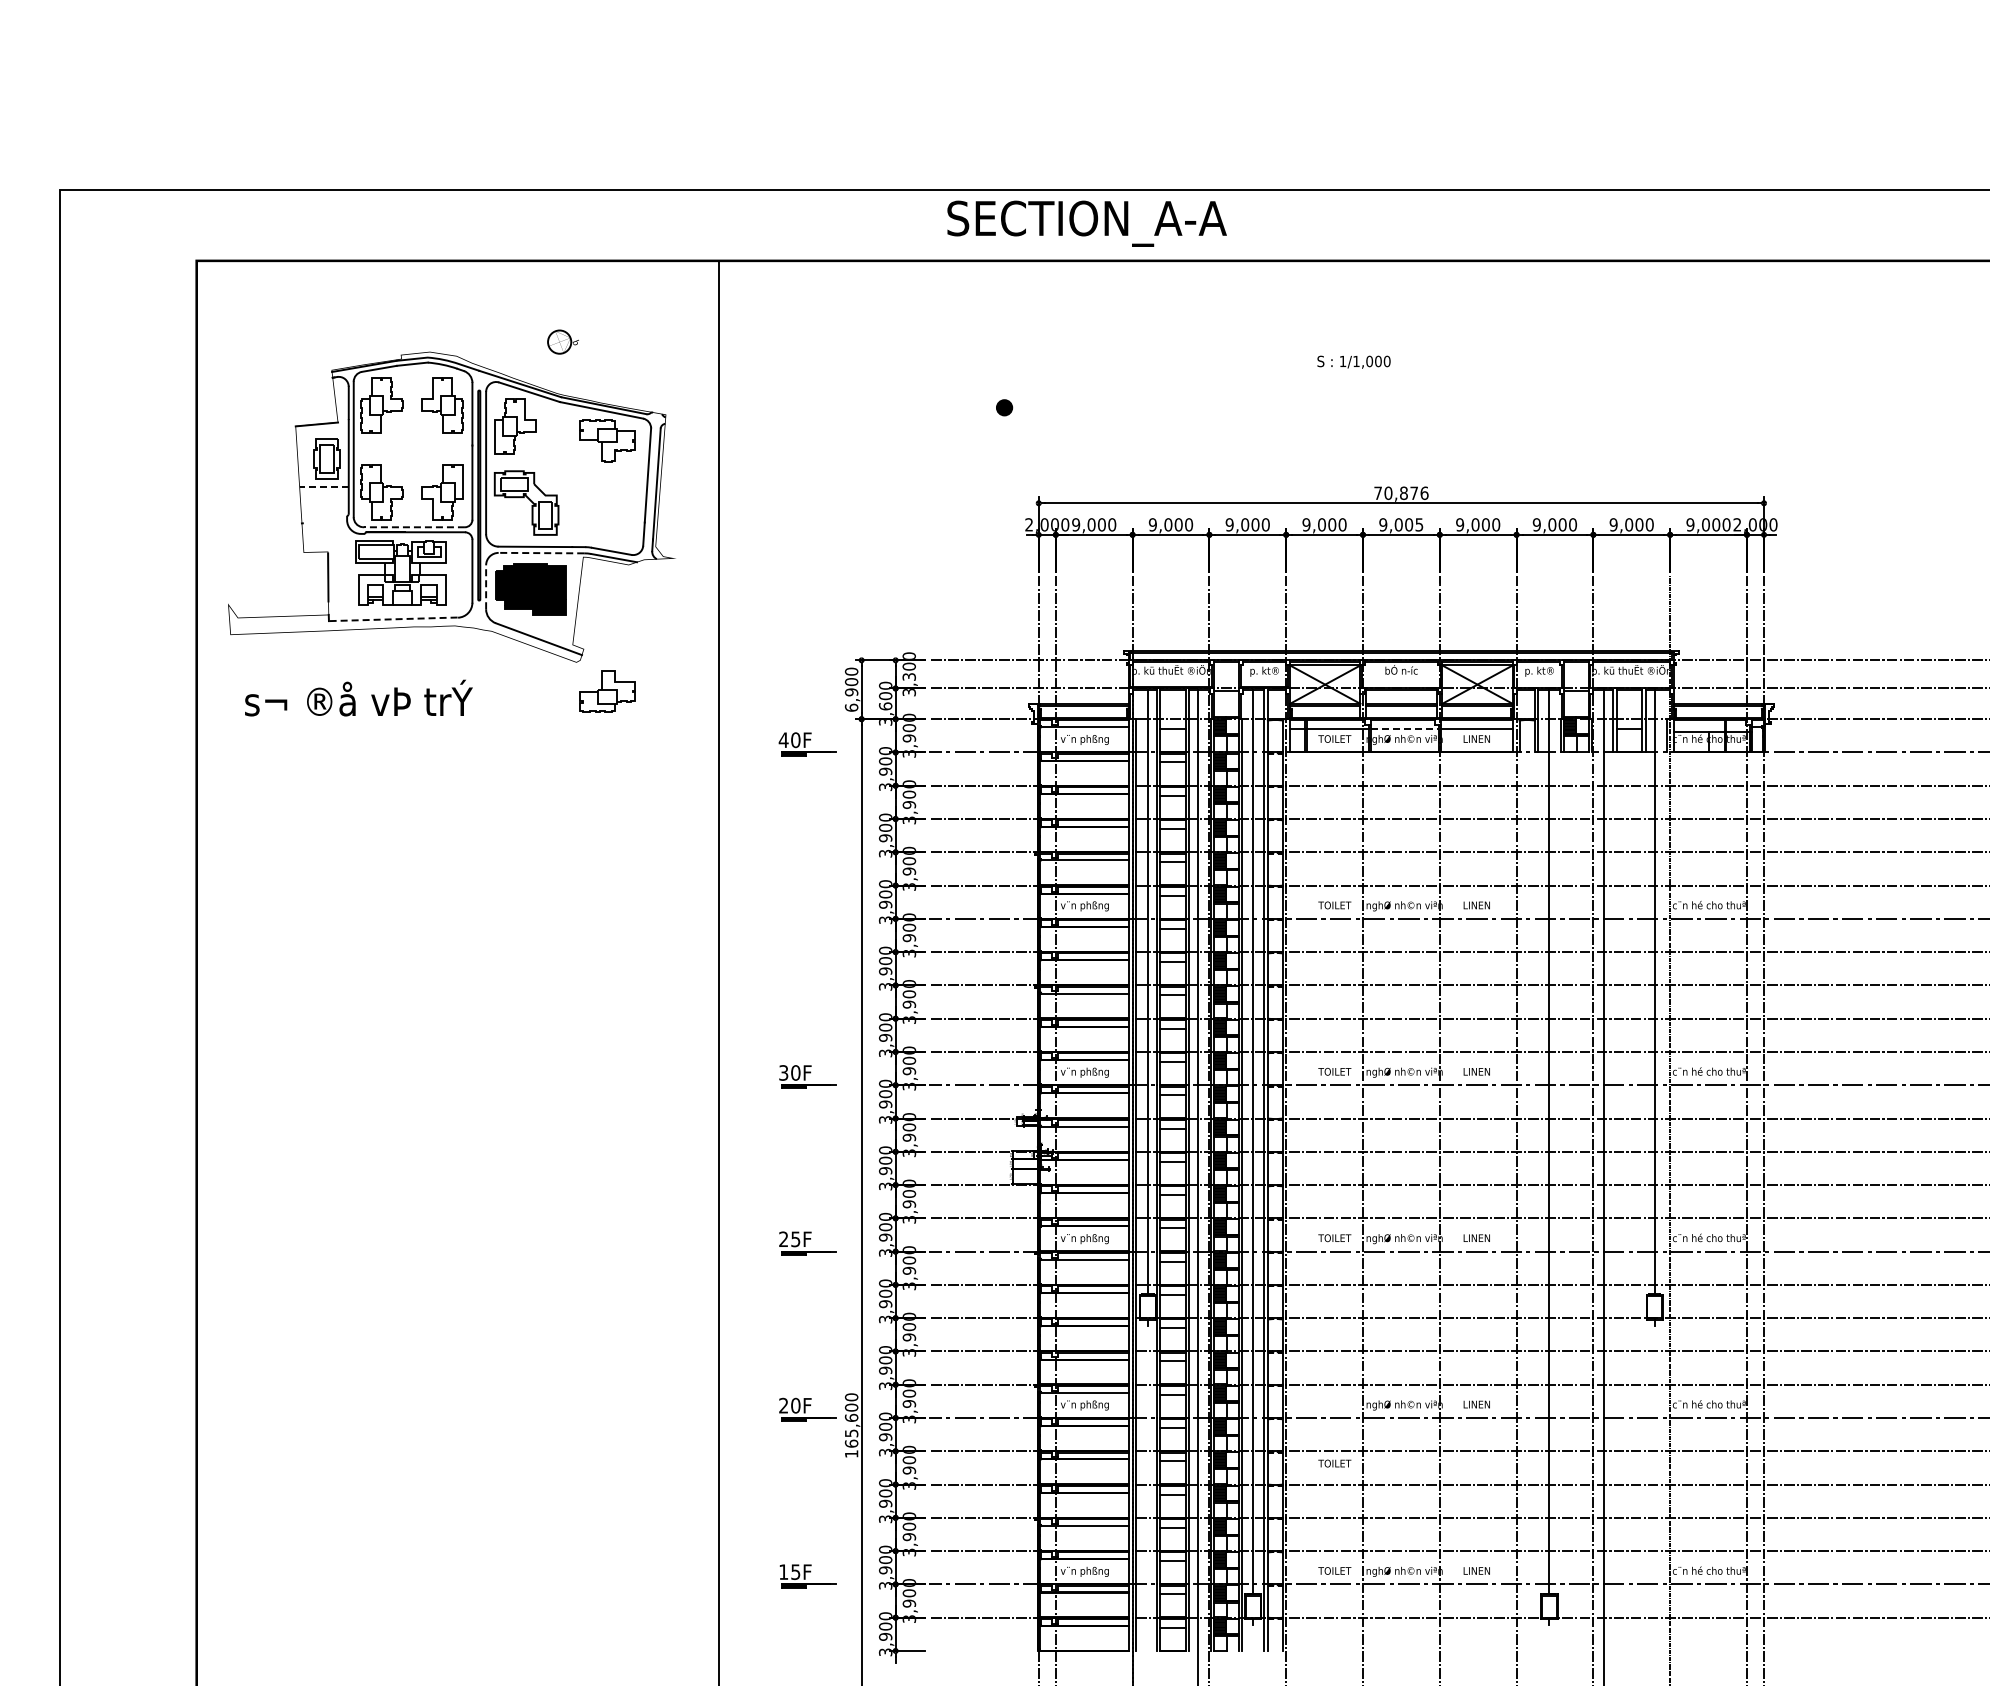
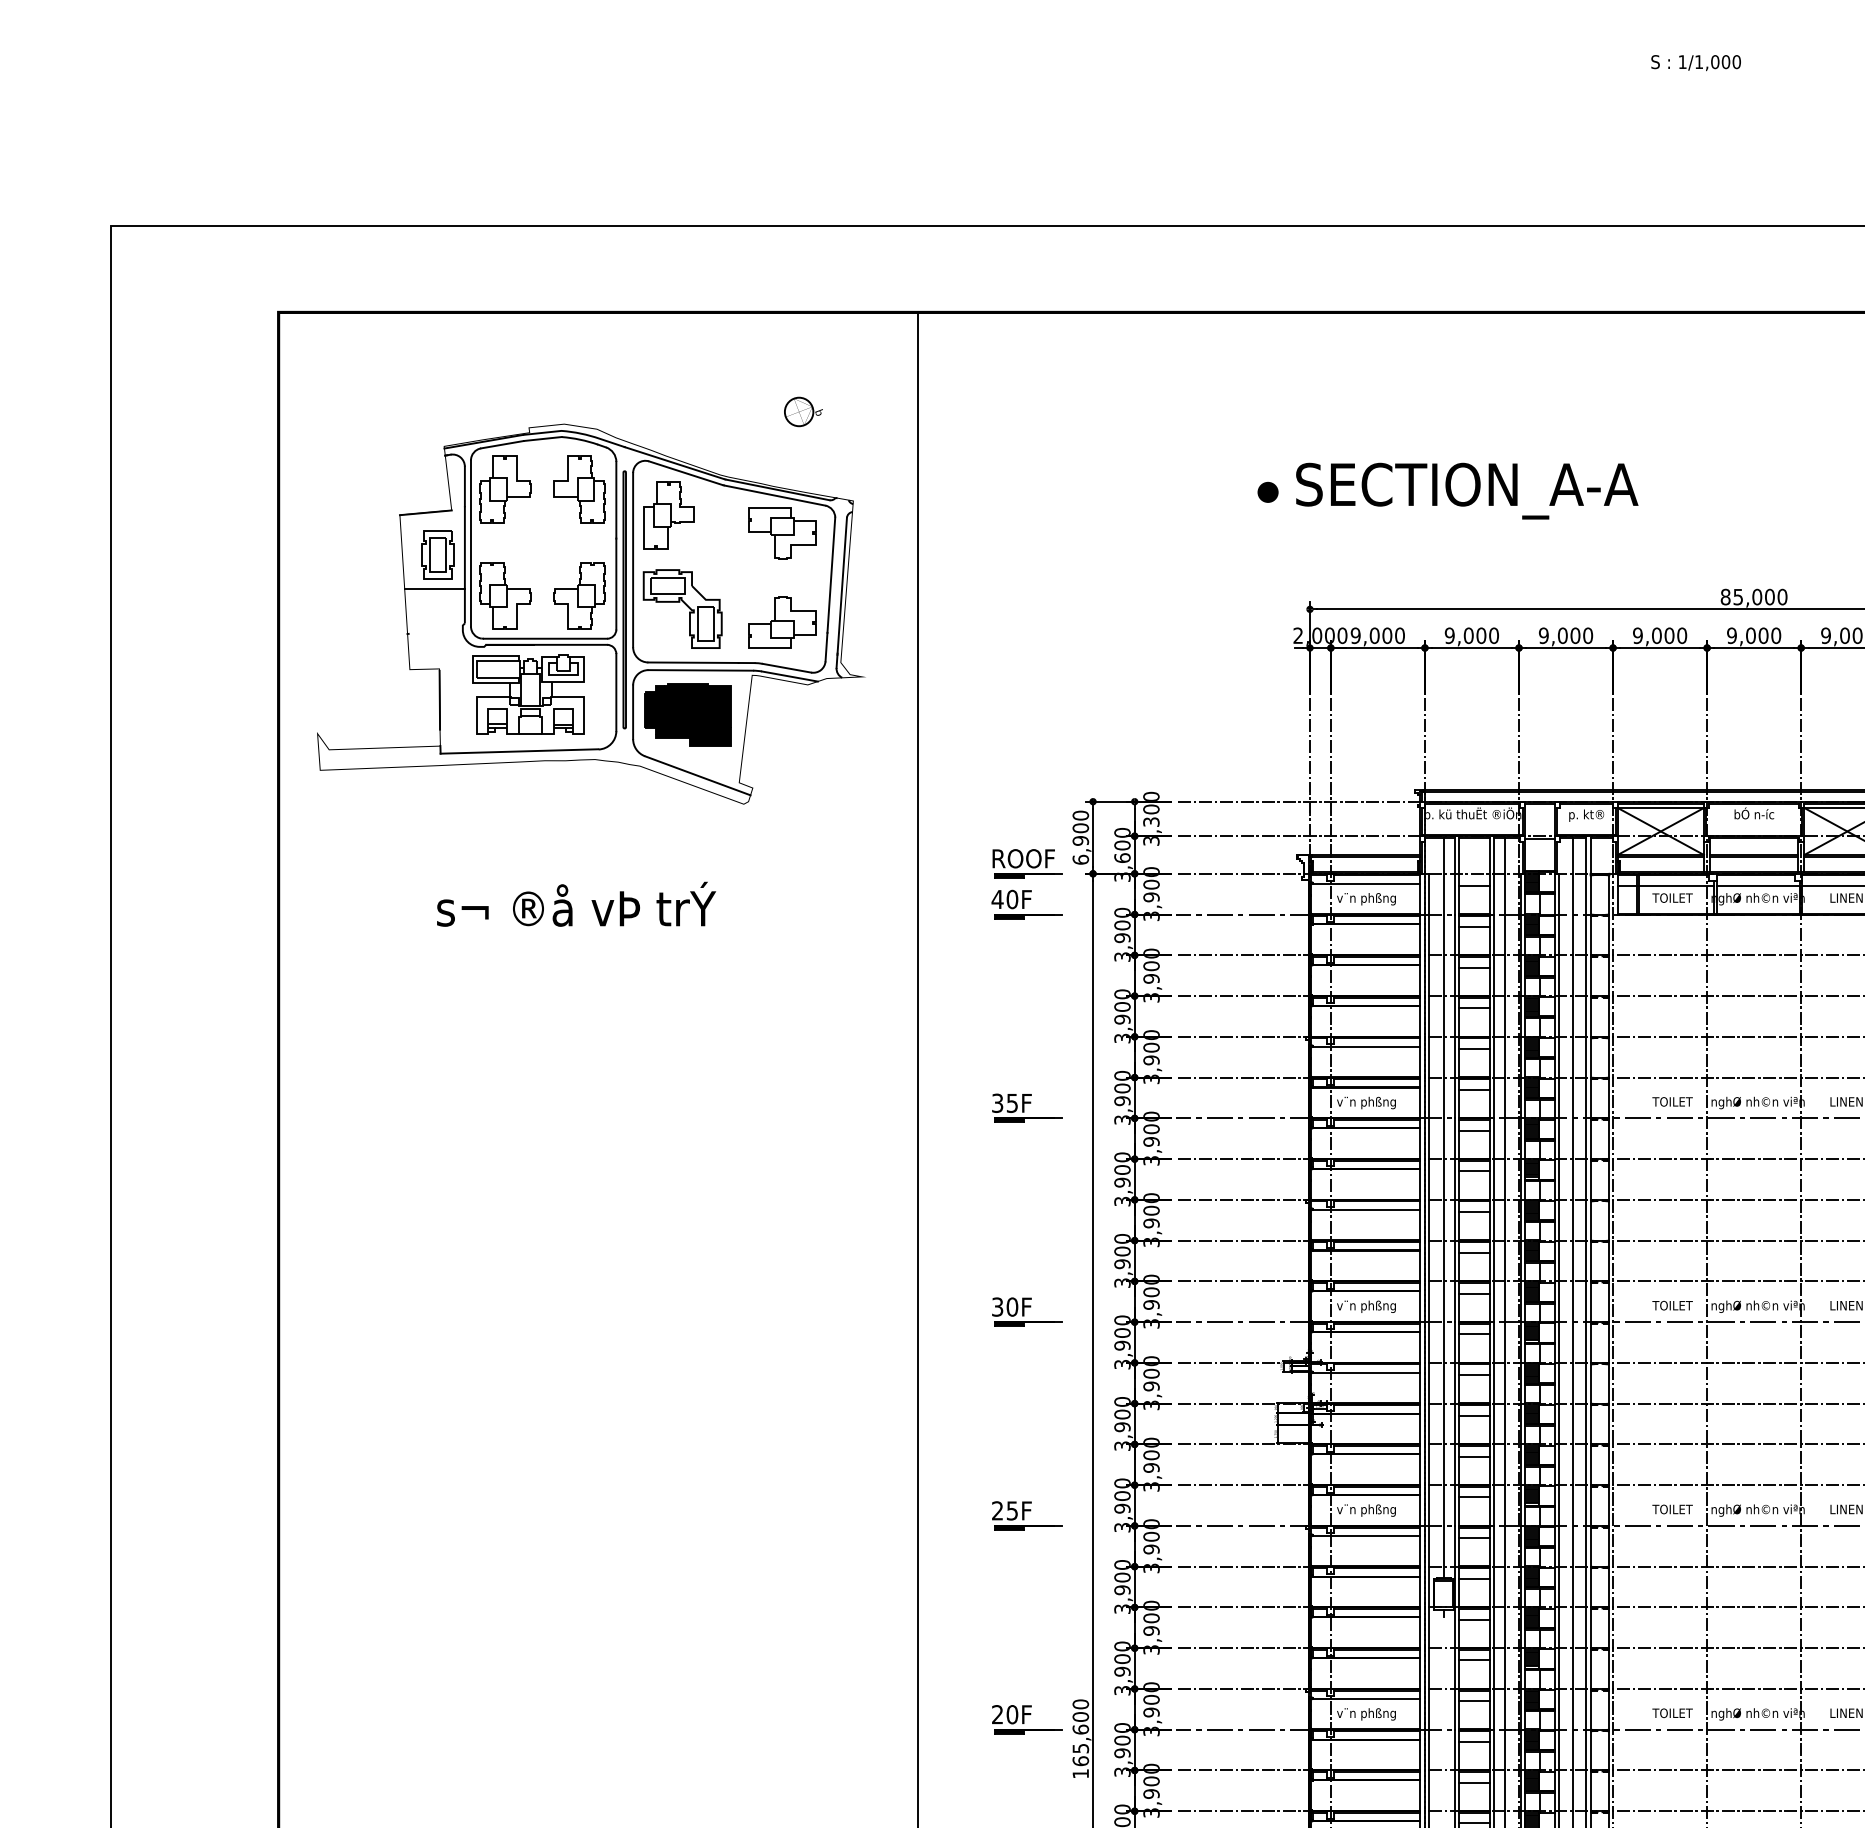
text: (1086, 223) -> (1466, 490), moved
part: (562, 341) -> (802, 411), moved
text: (1353, 361) -> (1695, 62), moved
line: (324, 487) -> (435, 590), dashed -> solid
text: (1401, 493) -> (1754, 597), 70,876 -> 85,000
text: (1419, 524) -> (1776, 635), 9,005 -> 9,000
line: (414, 527) -> (545, 639), dashed -> solid
line: (541, 553) -> (700, 670), dashed -> solid
line: (486, 587) -> (633, 712), dashed -> solid
line: (392, 619) -> (518, 751), dashed -> solid
part: (607, 691) -> (781, 623), moved
text: (358, 697) -> (576, 903), moved
part: (807, 710) -> (1026, 863), added
line: (1405, 729) -> (1759, 886), dashed -> solid
part: (807, 910) -> (1026, 1108), added
text: (1334, 1463) -> (1672, 1713), moved

